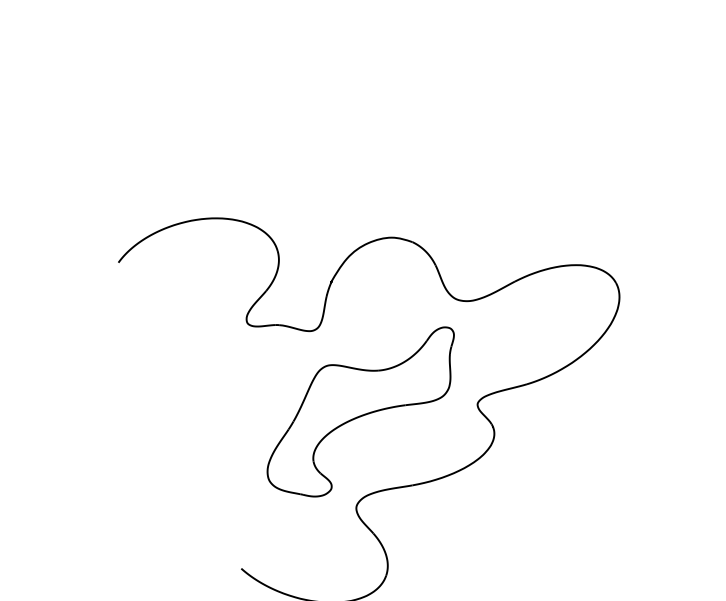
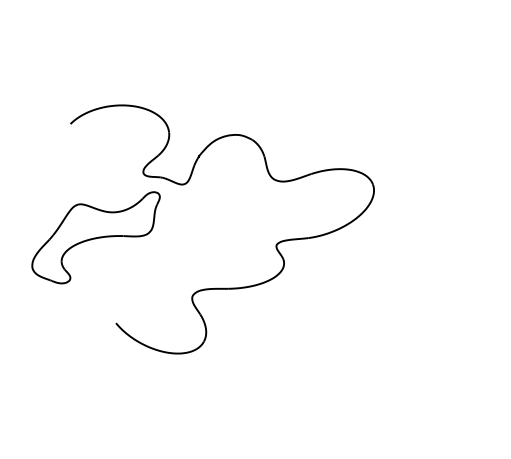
part: (361, 414) -> (95, 237), moved

